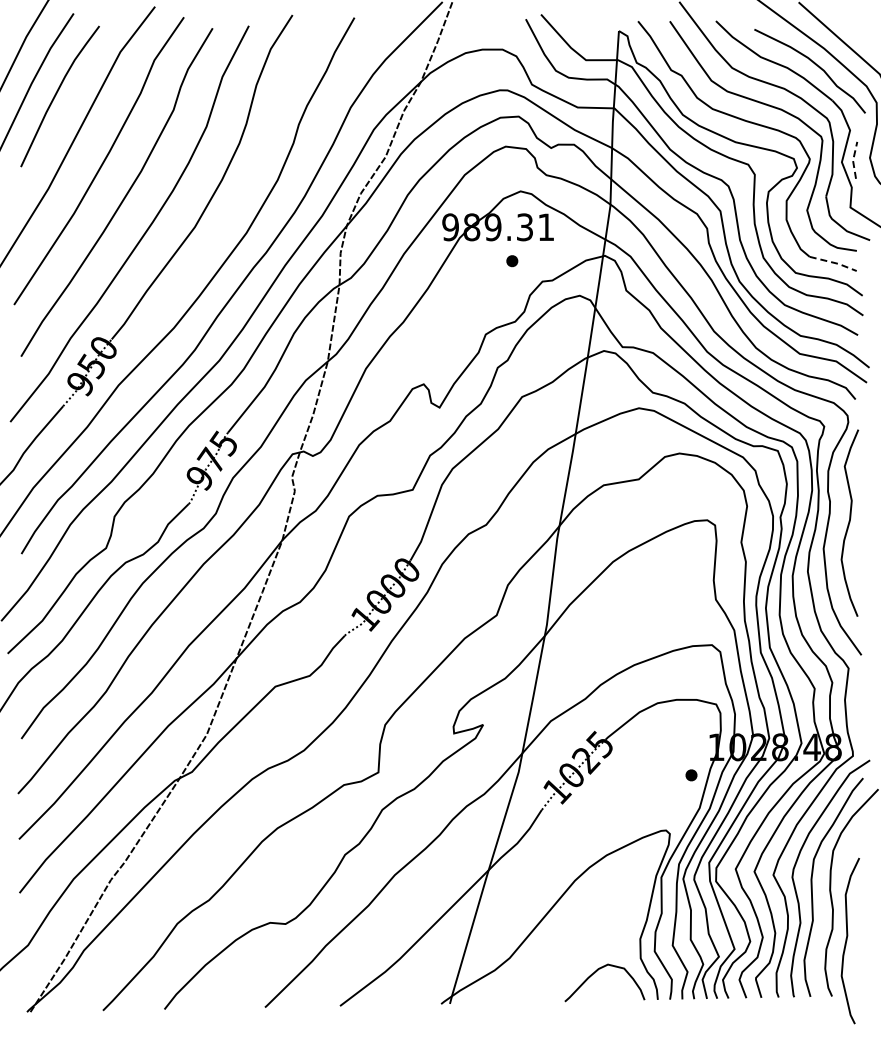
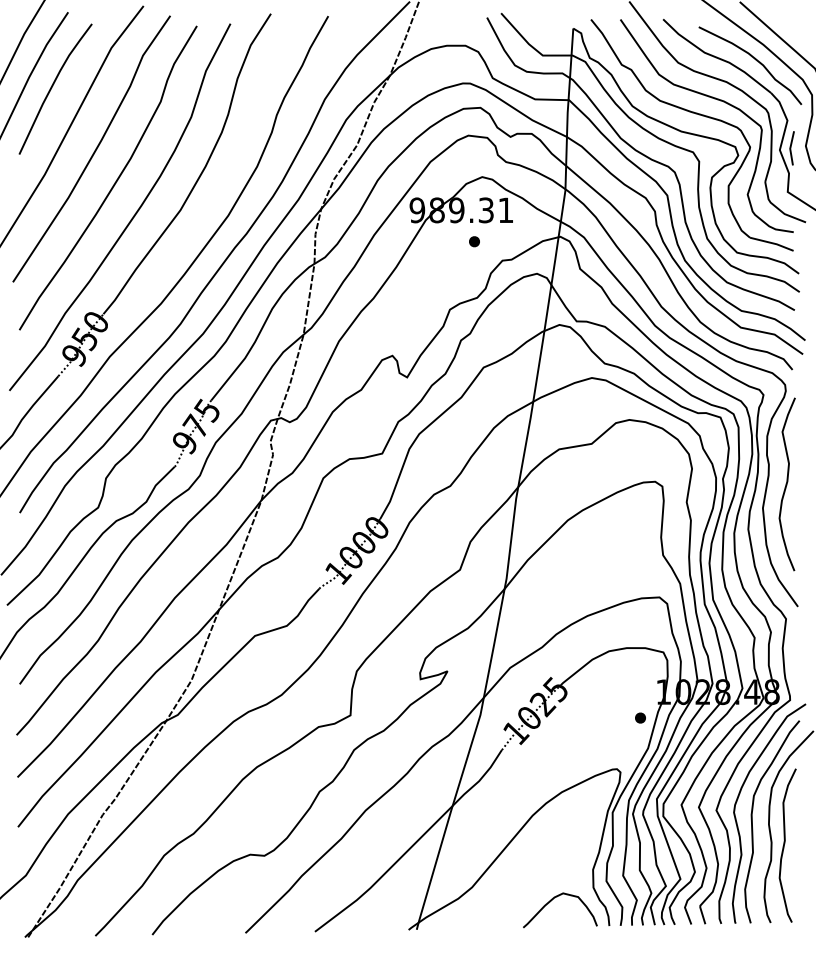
line: (853, 160) -> (790, 148), dashed -> solid
line: (834, 263) -> (773, 243), dashed -> solid
curve: (847, 940) -> (785, 845), moved

